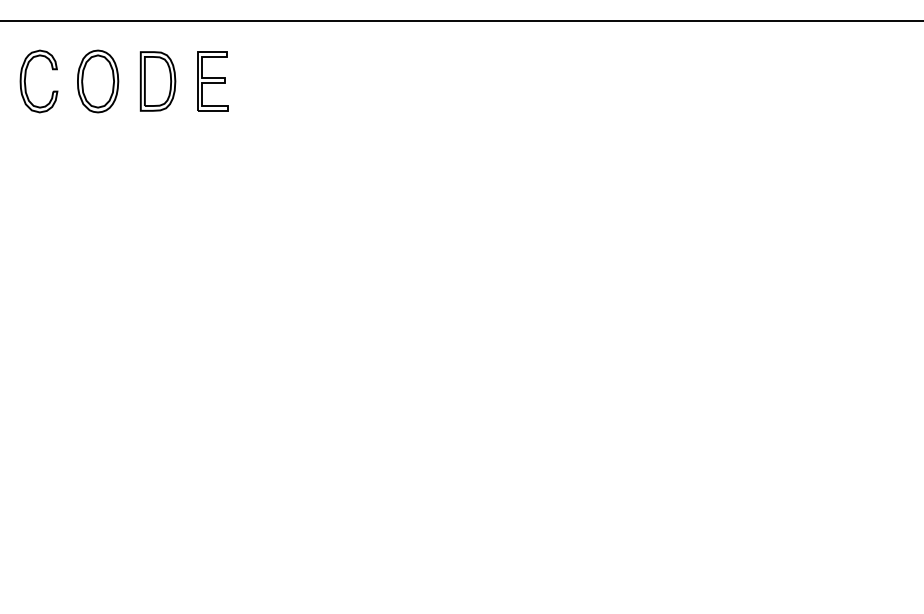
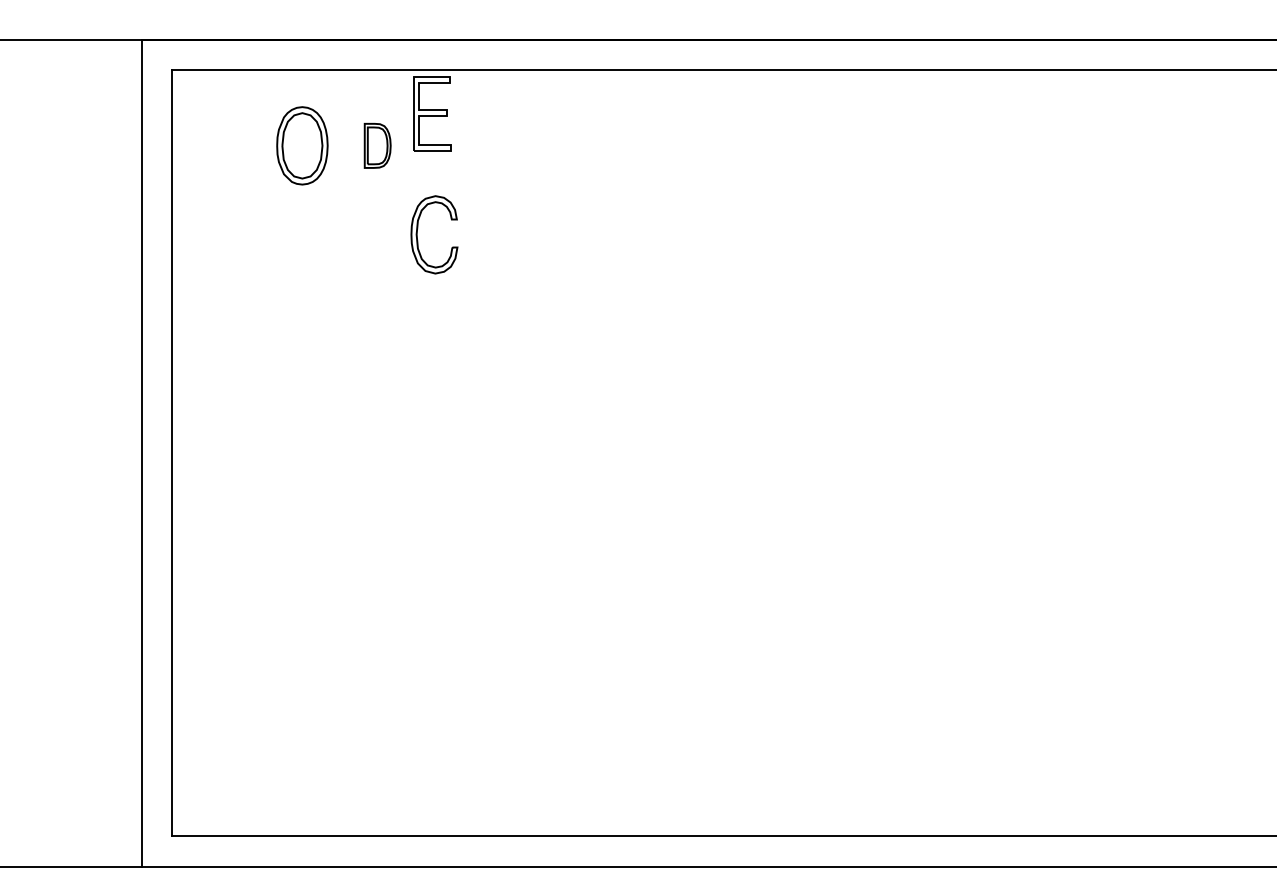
part: (25, 81) -> (417, 234), moved
part: (158, 81) -> (377, 145), size x0.6
part: (213, 81) -> (432, 113), moved

